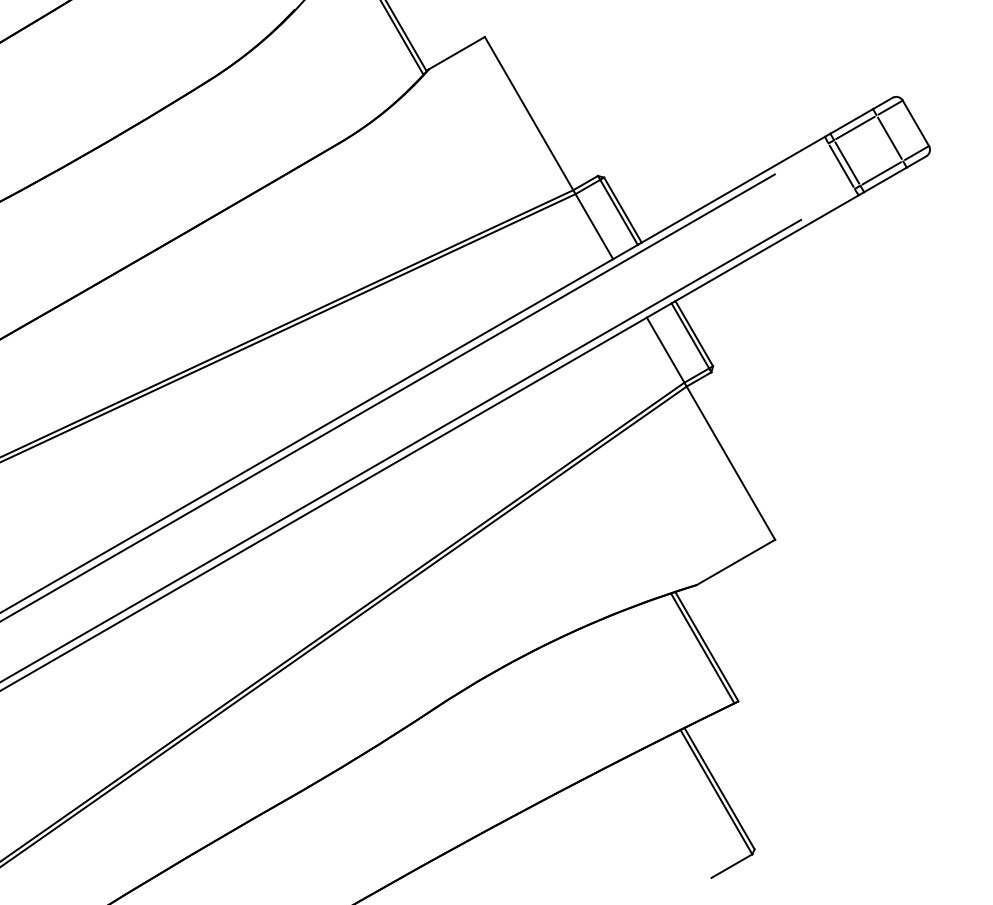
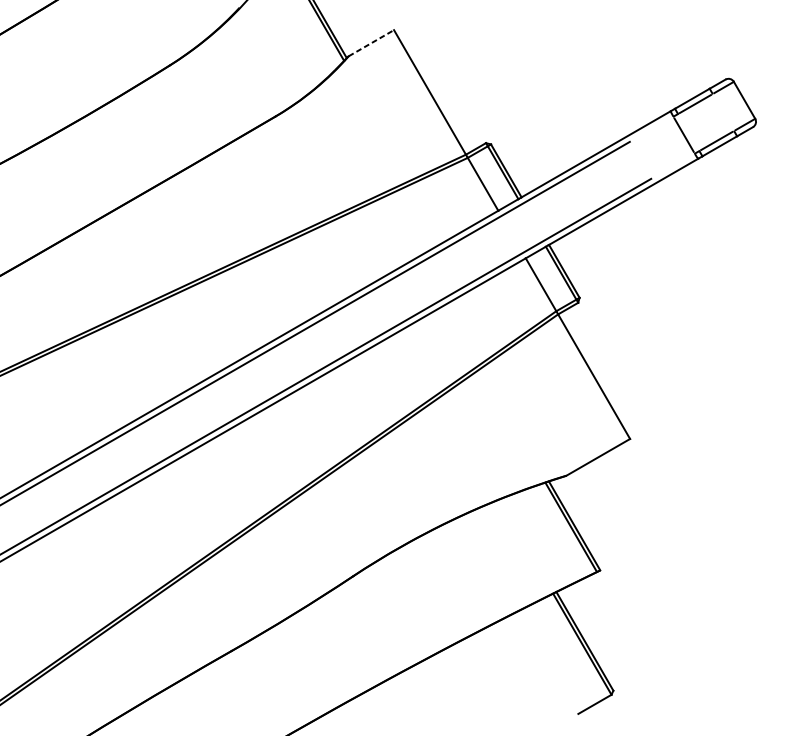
line: (457, 52) -> (371, 42), solid -> dashed
line: (889, 137) -> (723, 111), removed
line: (847, 162) -> (688, 132), removed

